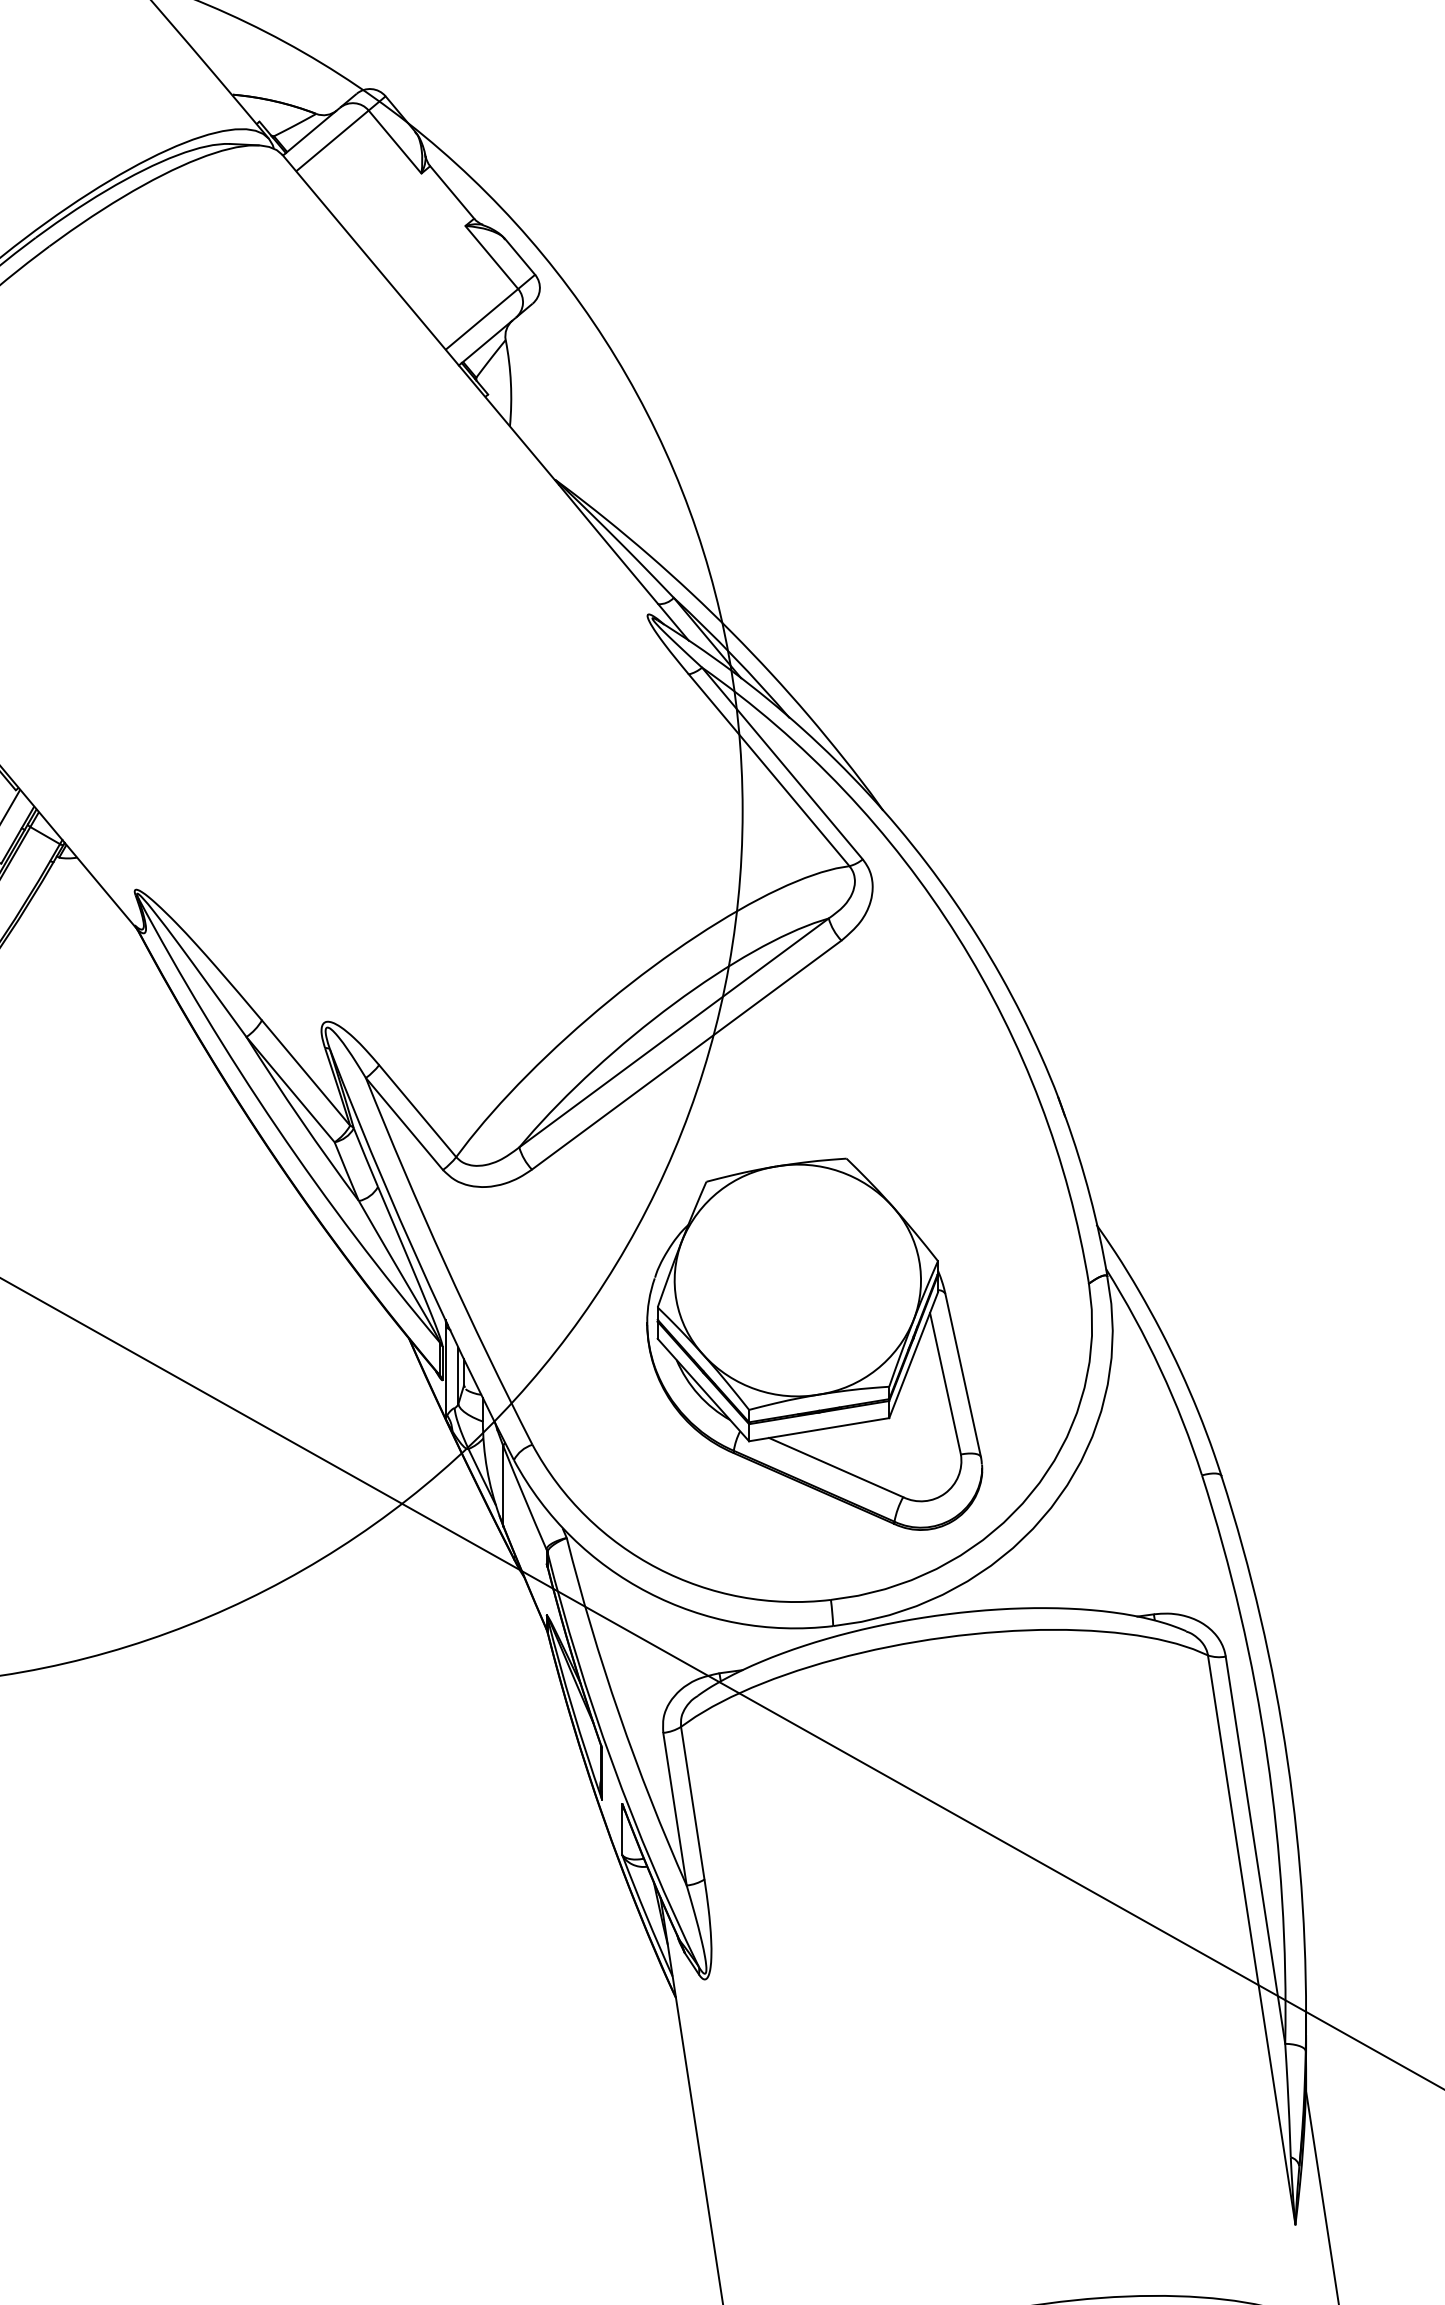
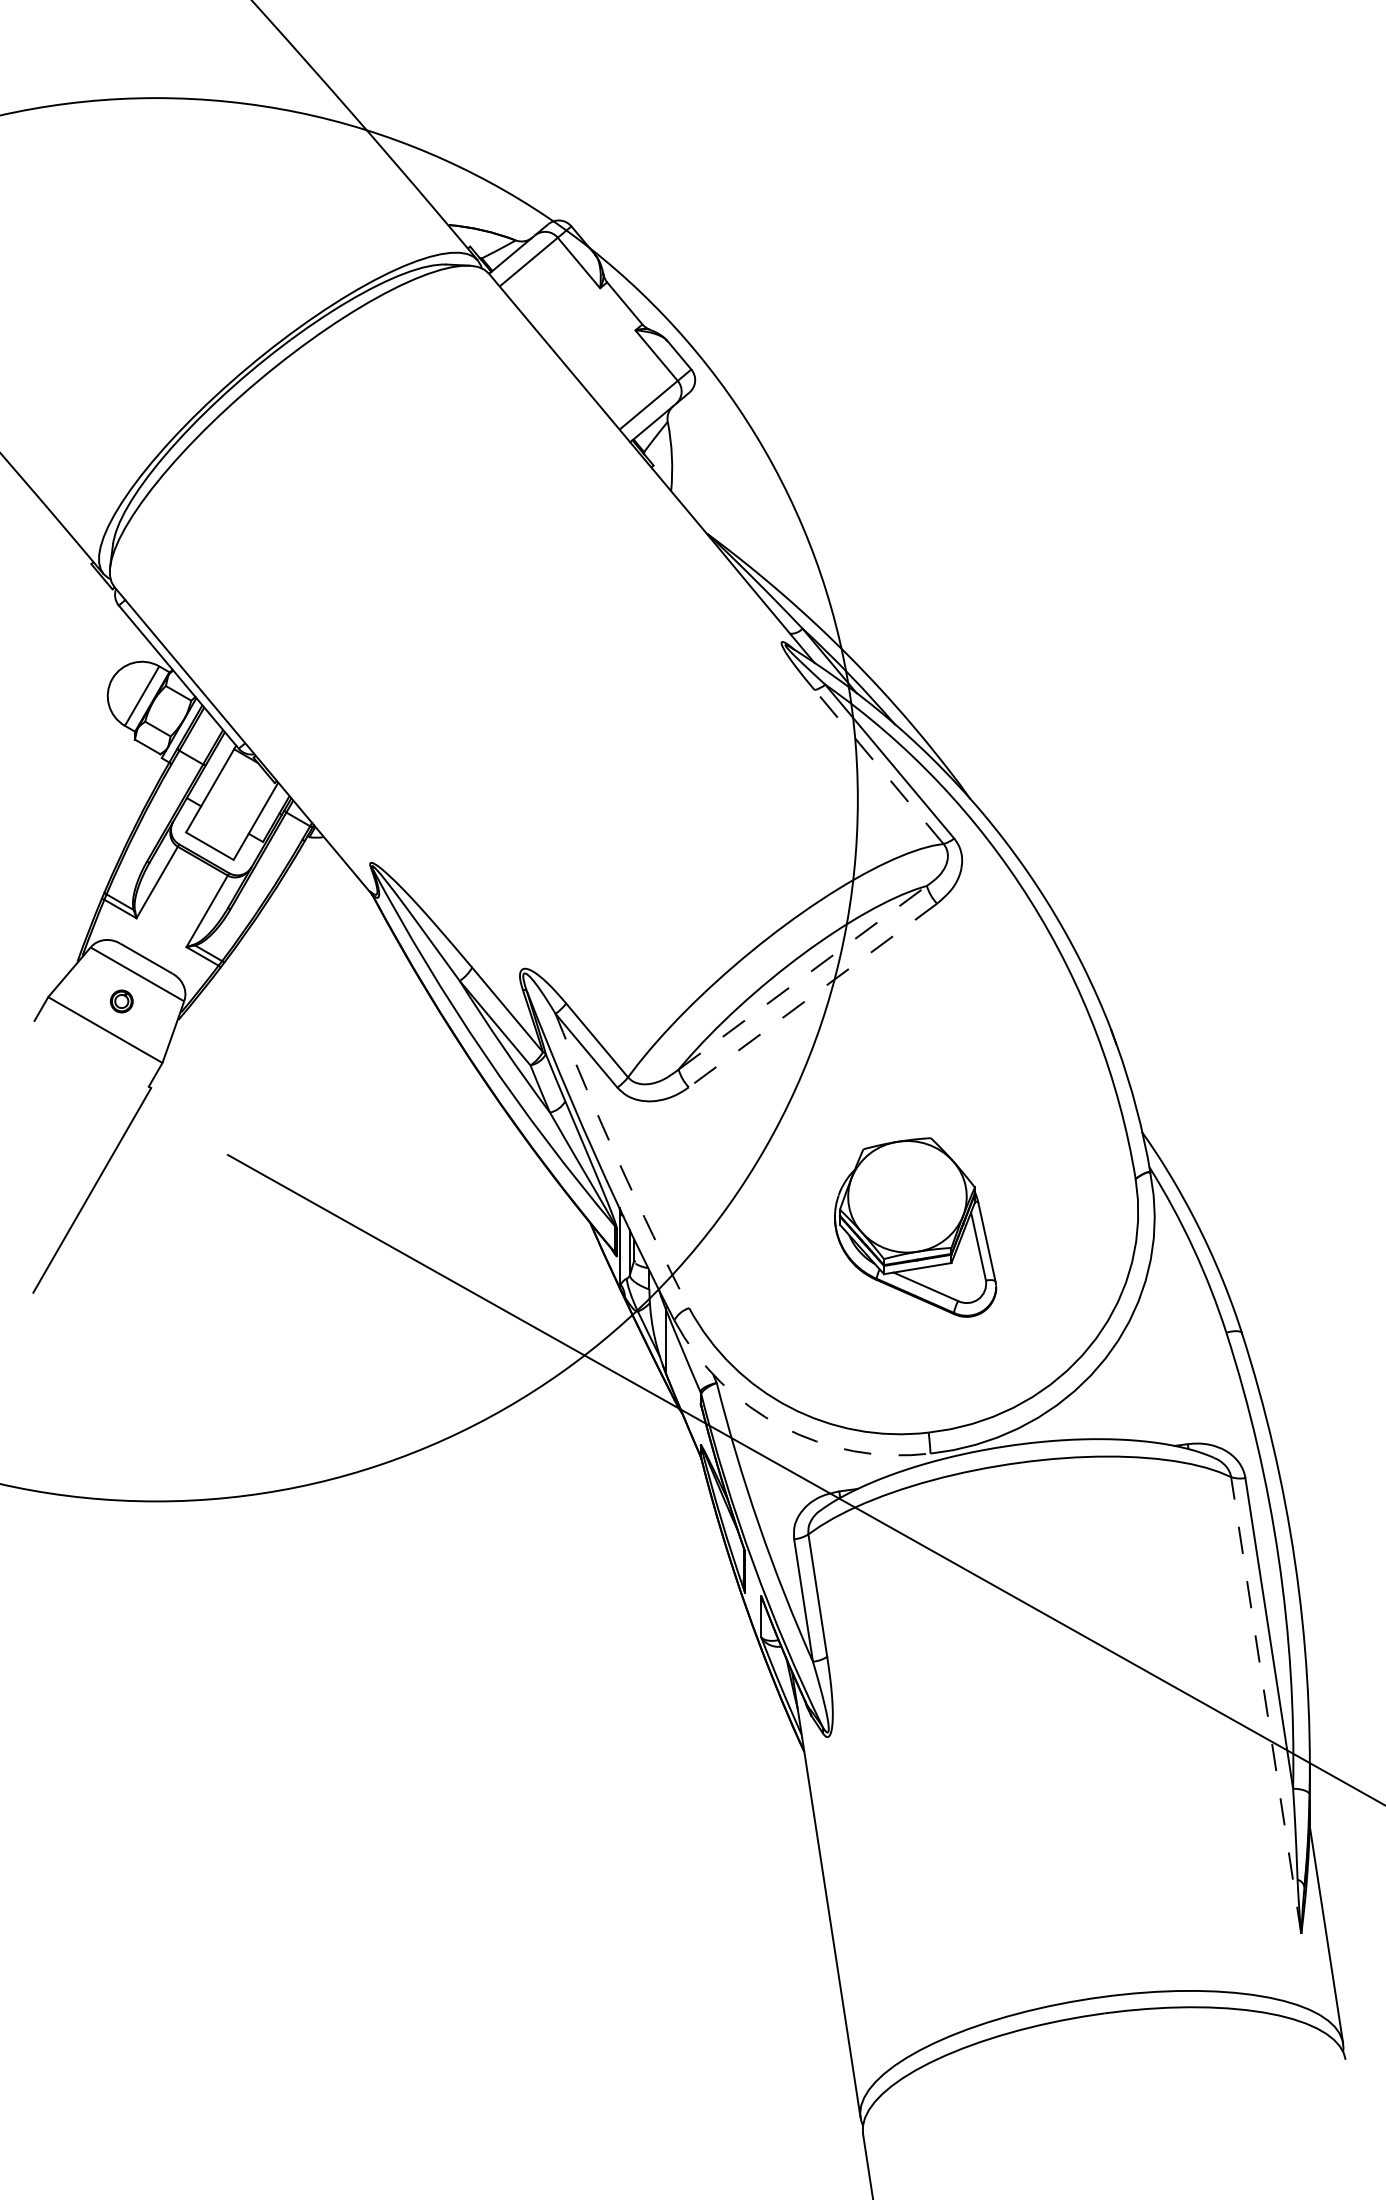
line: (768, 769) -> (878, 766), solid -> dashed
line: (674, 1032) -> (803, 977), solid -> dashed
line: (686, 1055) -> (812, 995), solid -> dashed
arc: (445, 1263) -> (619, 1162), solid -> dashed
part: (814, 1344) -> (915, 1227), size x0.6
arc: (647, 1592) -> (781, 1426), solid -> dashed
line: (1252, 1940) -> (1266, 1705), solid -> dashed

